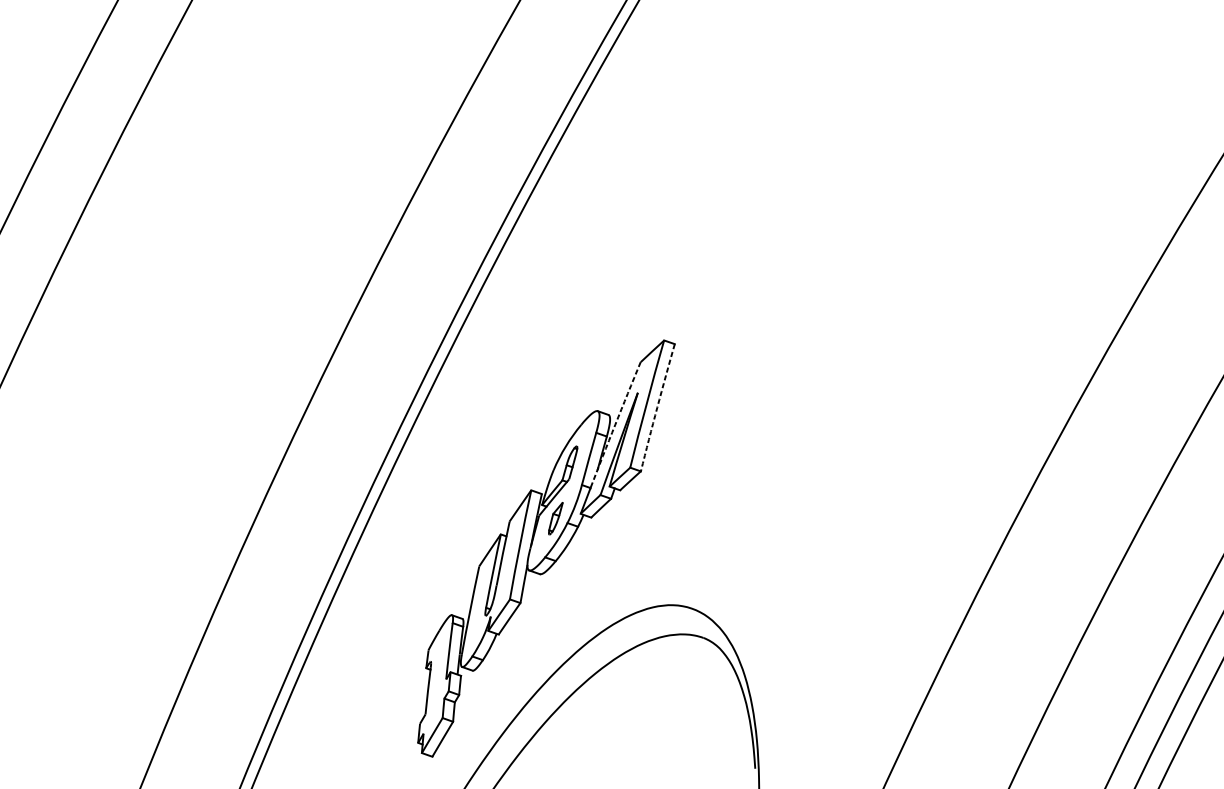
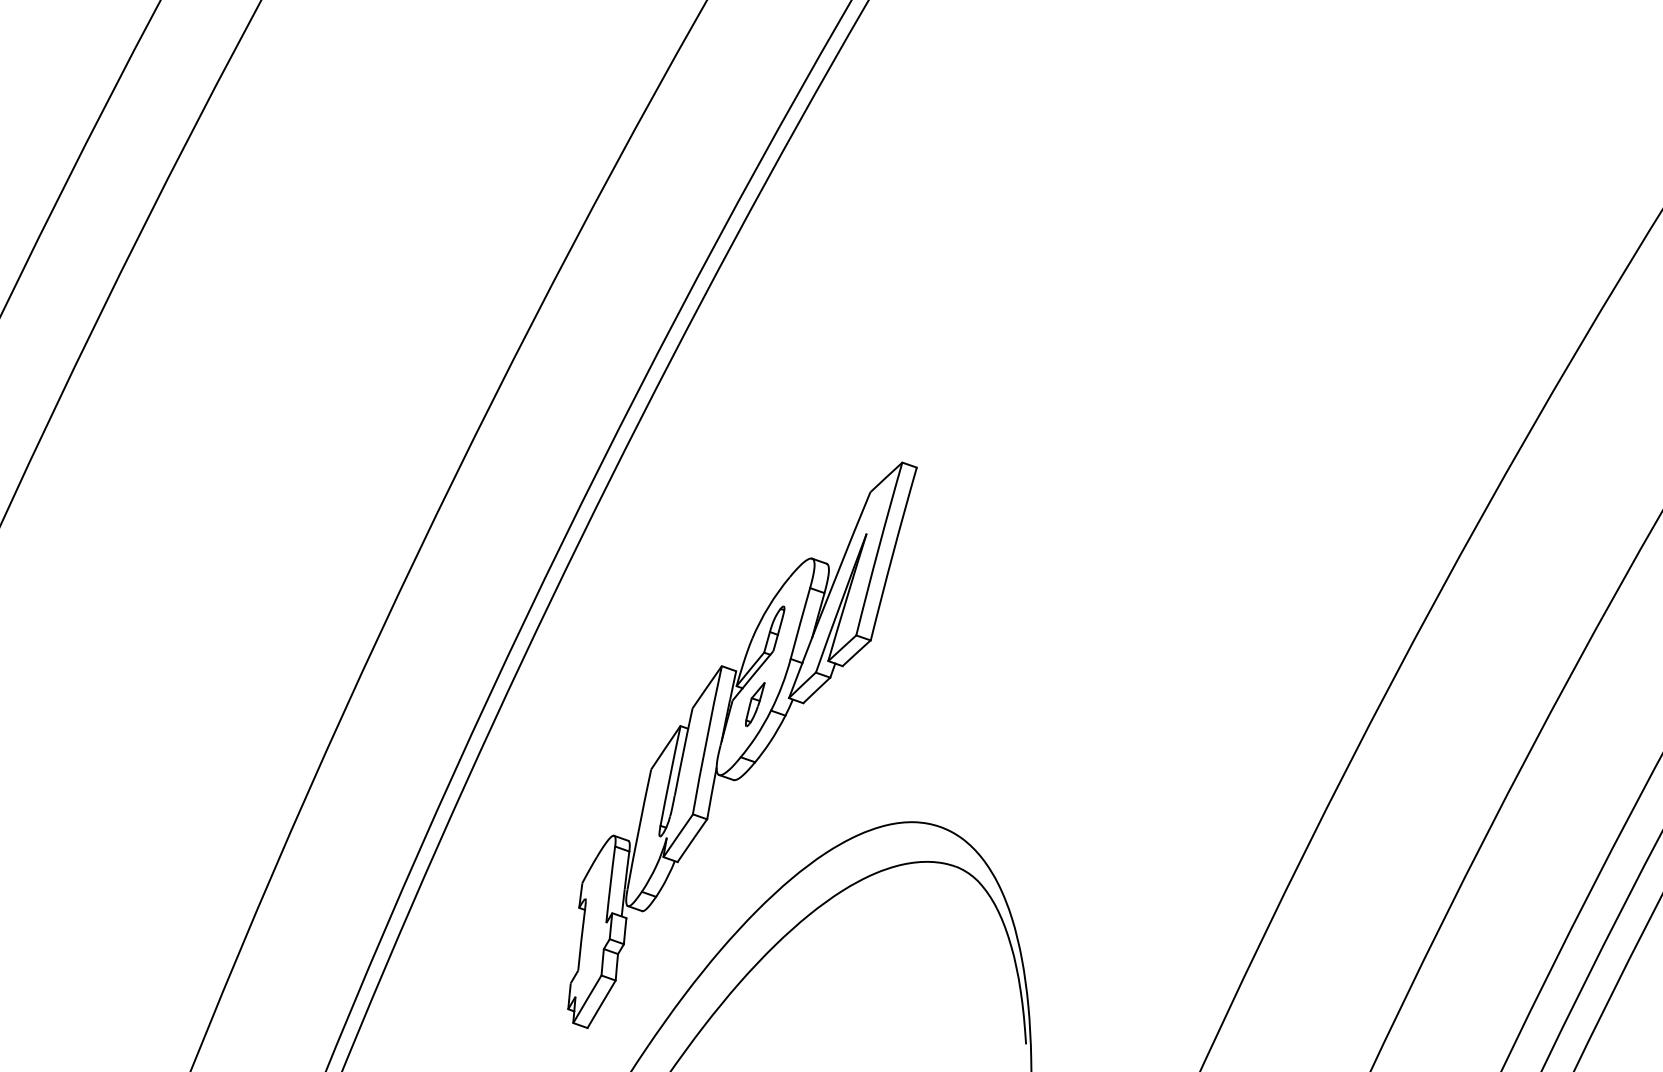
arc: (657, 407) -> (893, 553), dashed -> solid
arc: (614, 425) -> (835, 577), dashed -> solid

